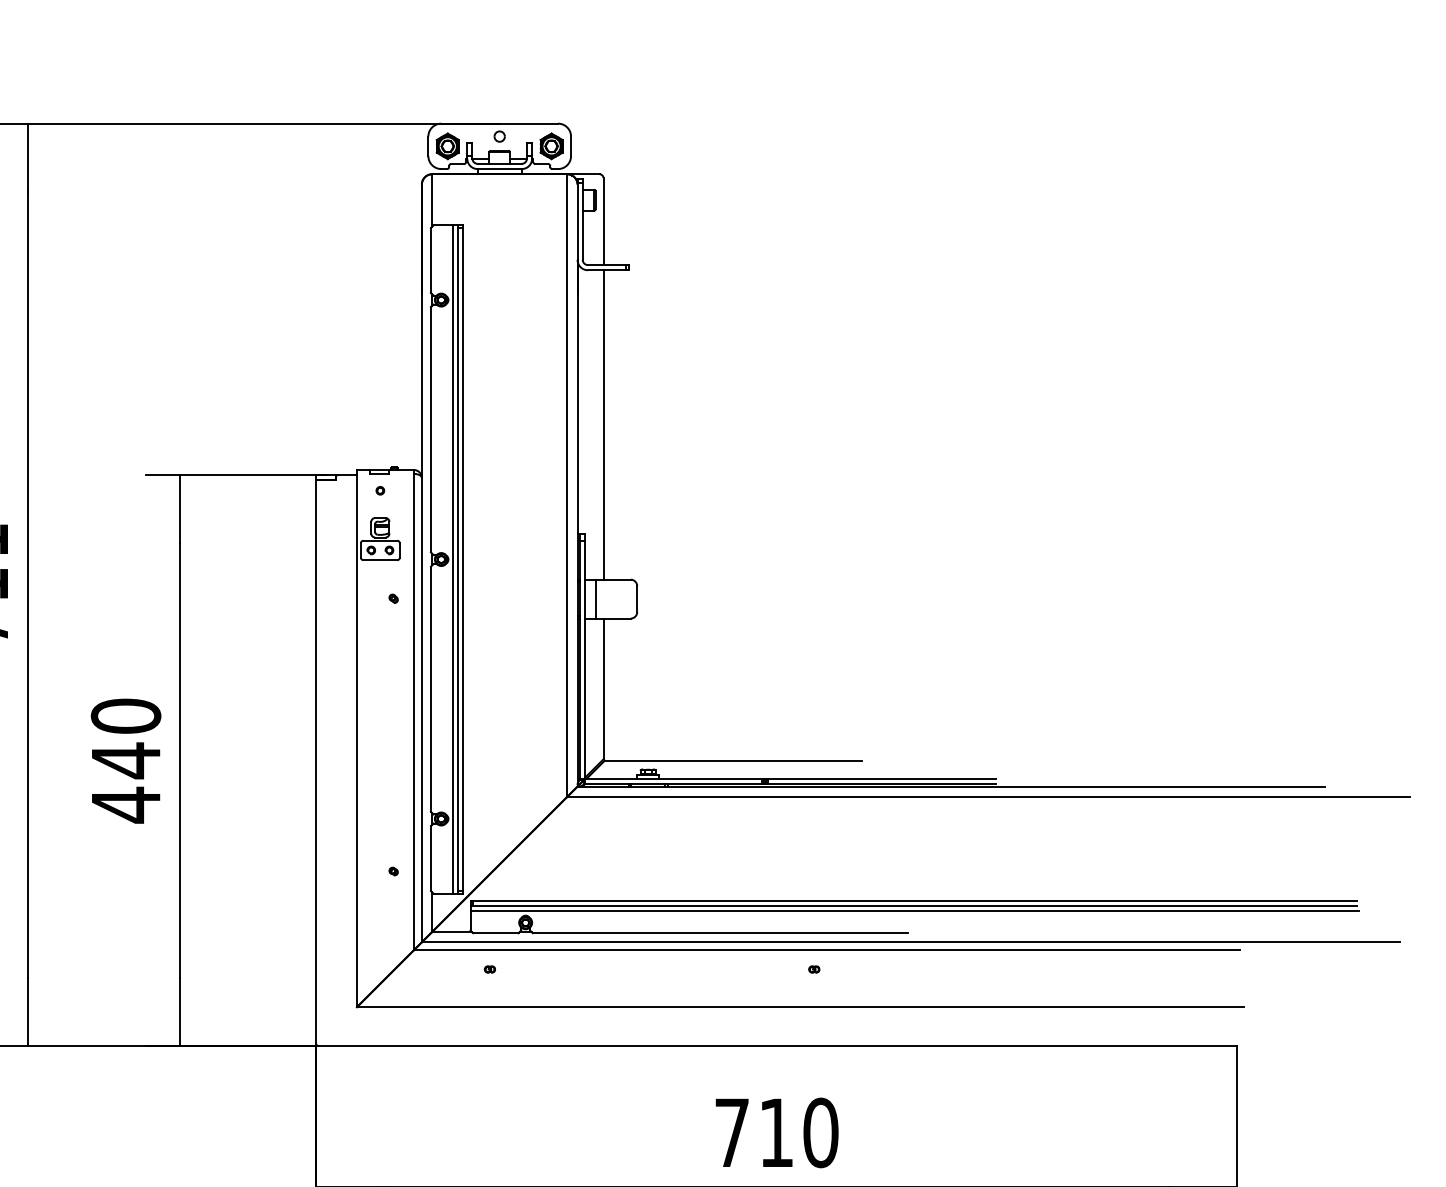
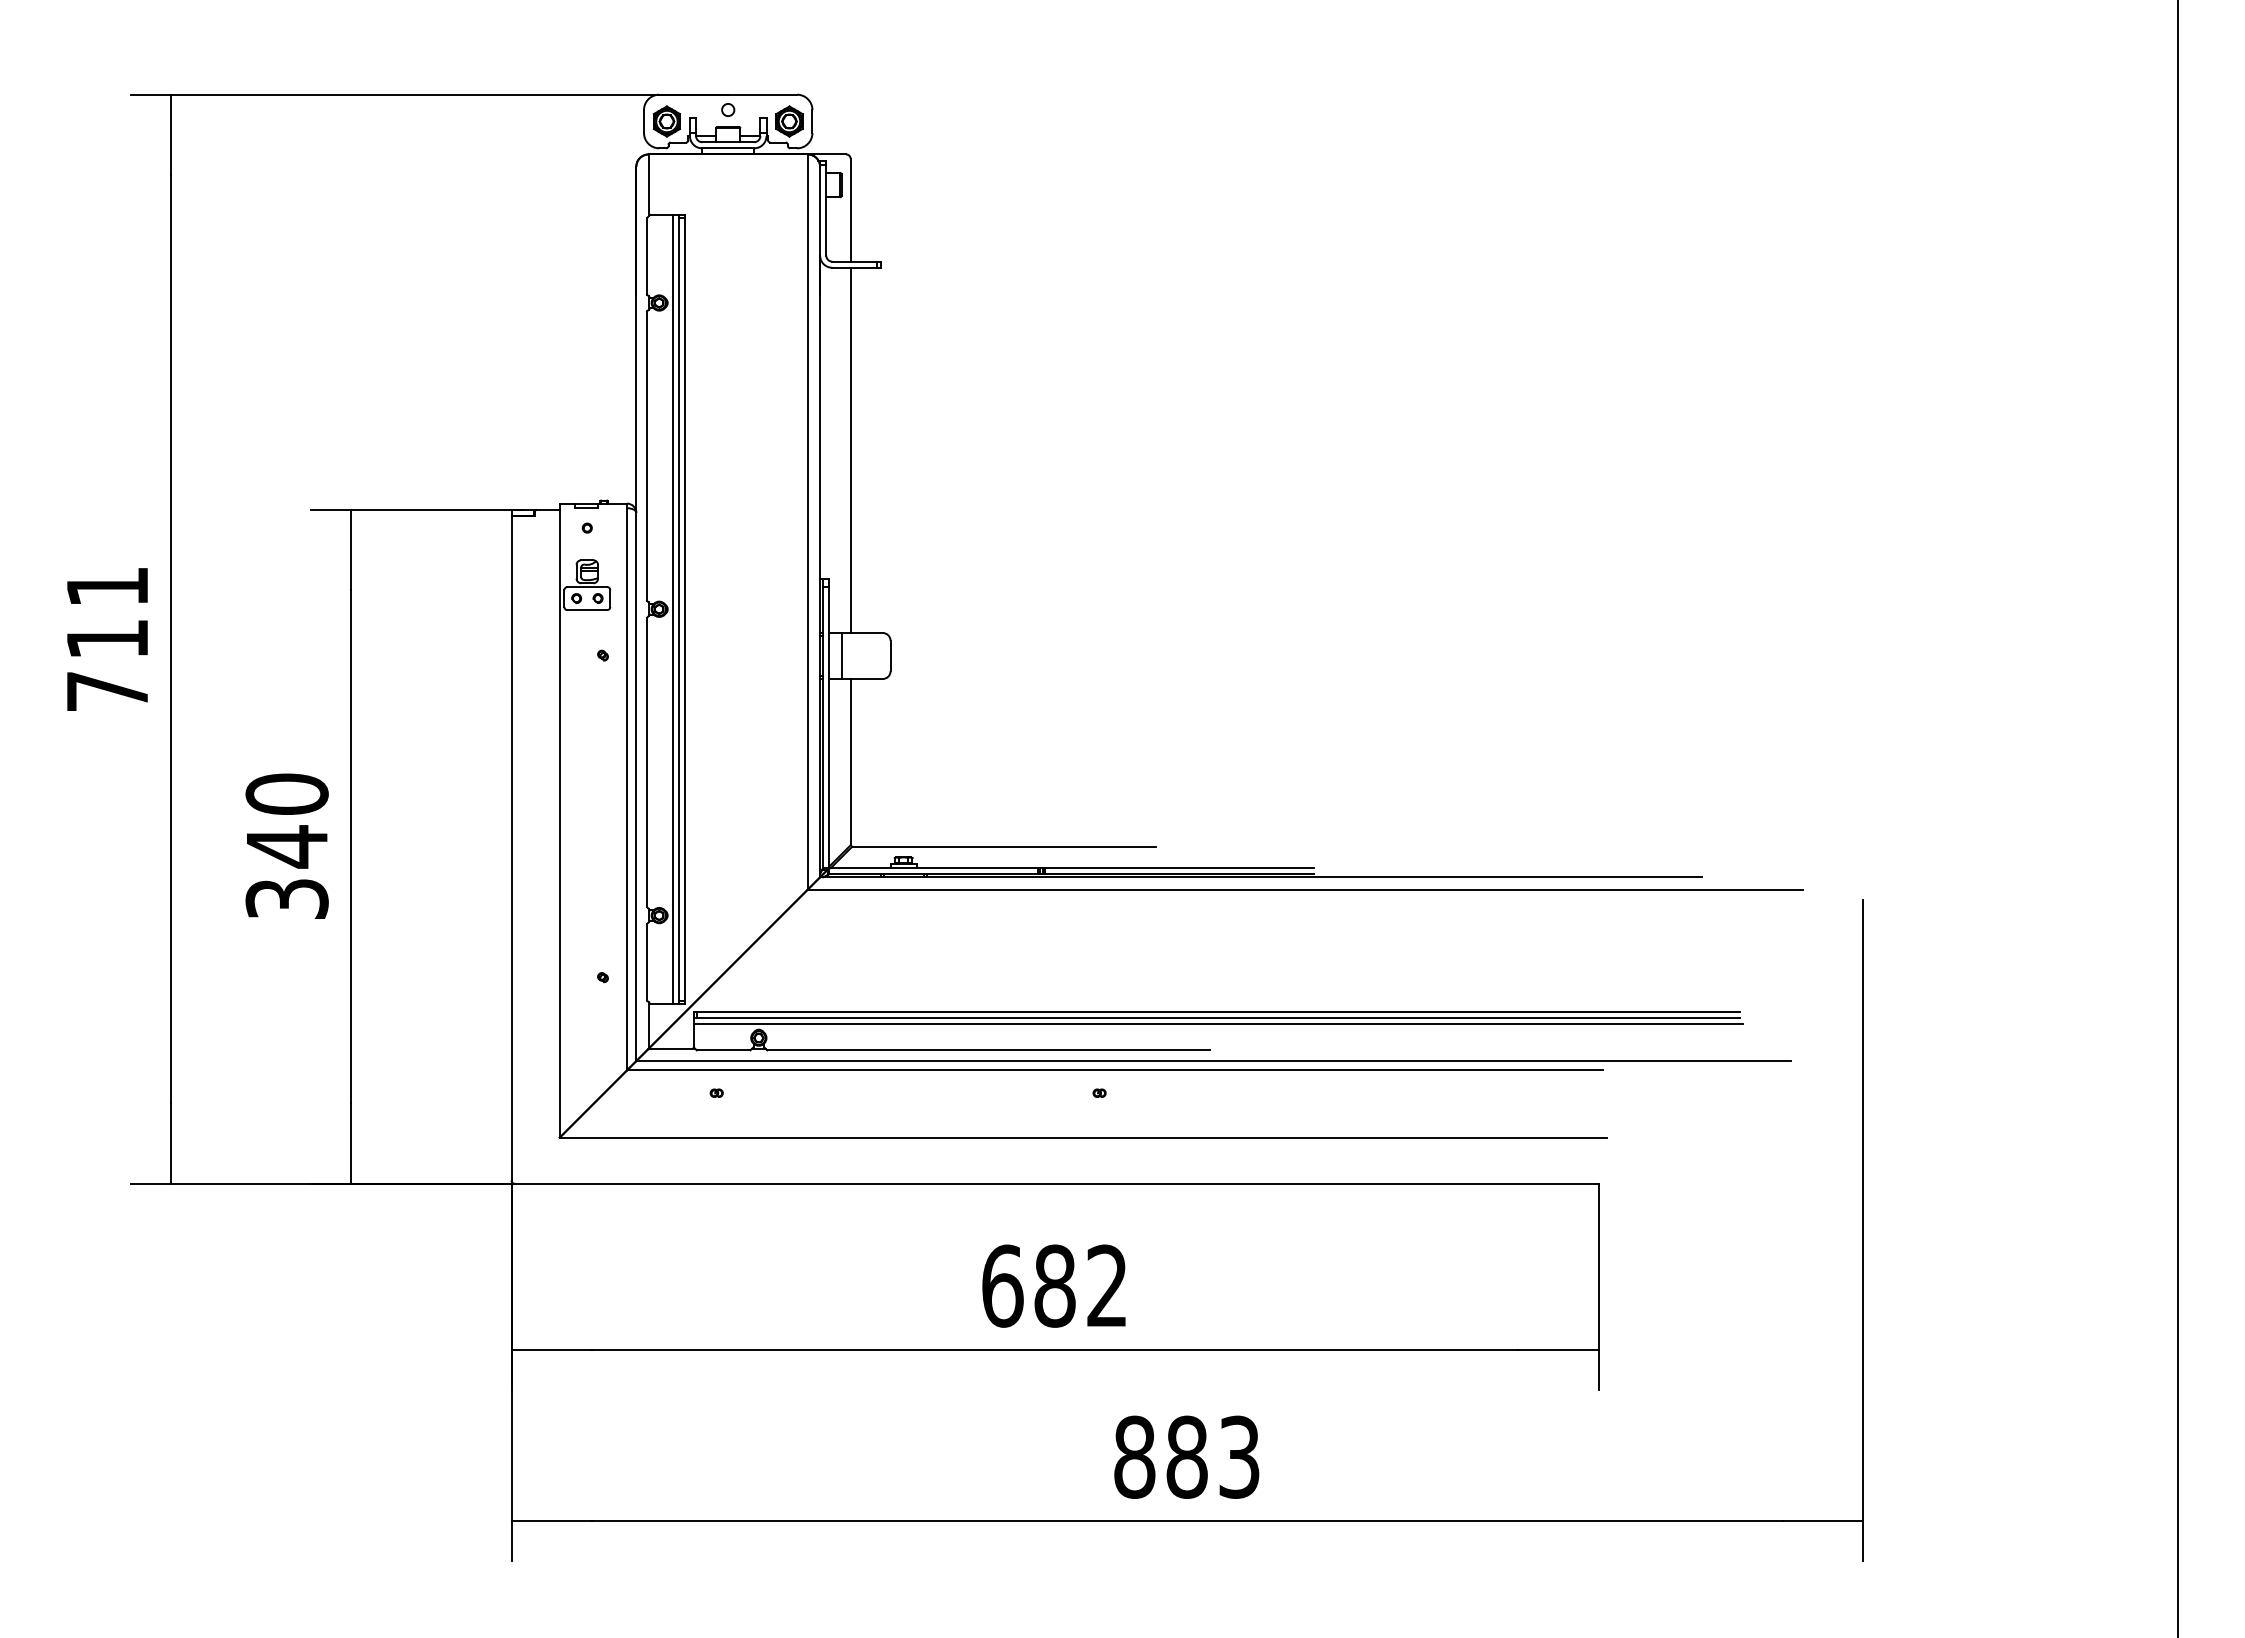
text: (125, 805) -> (286, 899), 440 -> 340
text: (776, 1132) -> (1055, 1285), 710 -> 682

